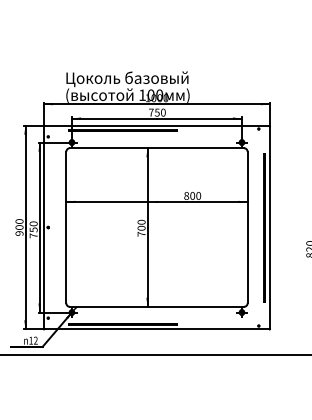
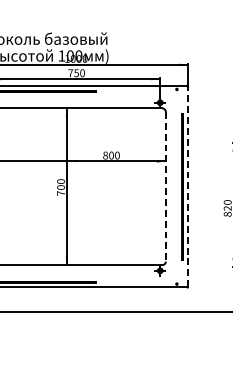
line: (247, 227) -> (165, 186), solid -> dashed
line: (270, 227) -> (188, 186), solid -> dashed

